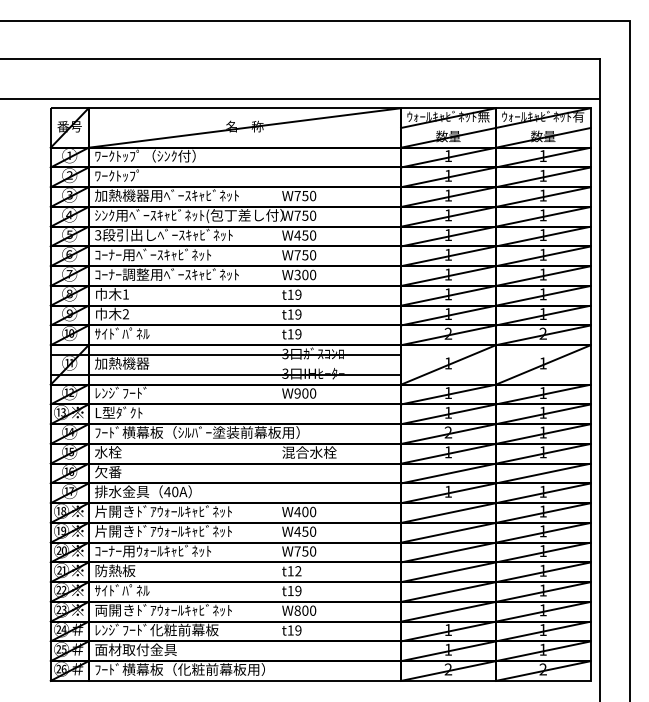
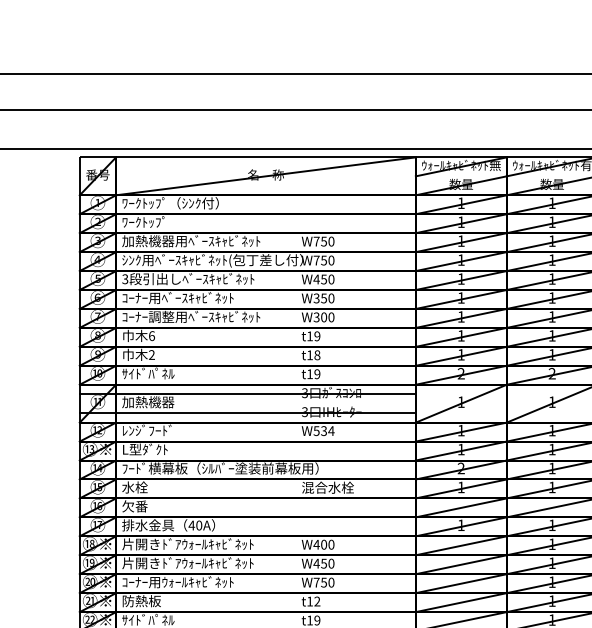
text: (297, 255) -> (316, 298), W750 -> W350
text: (126, 294) -> (152, 336), 1 -> 6
text: (298, 314) -> (317, 355), t19 -> t18
text: (305, 393) -> (324, 431), W900 -> W534

